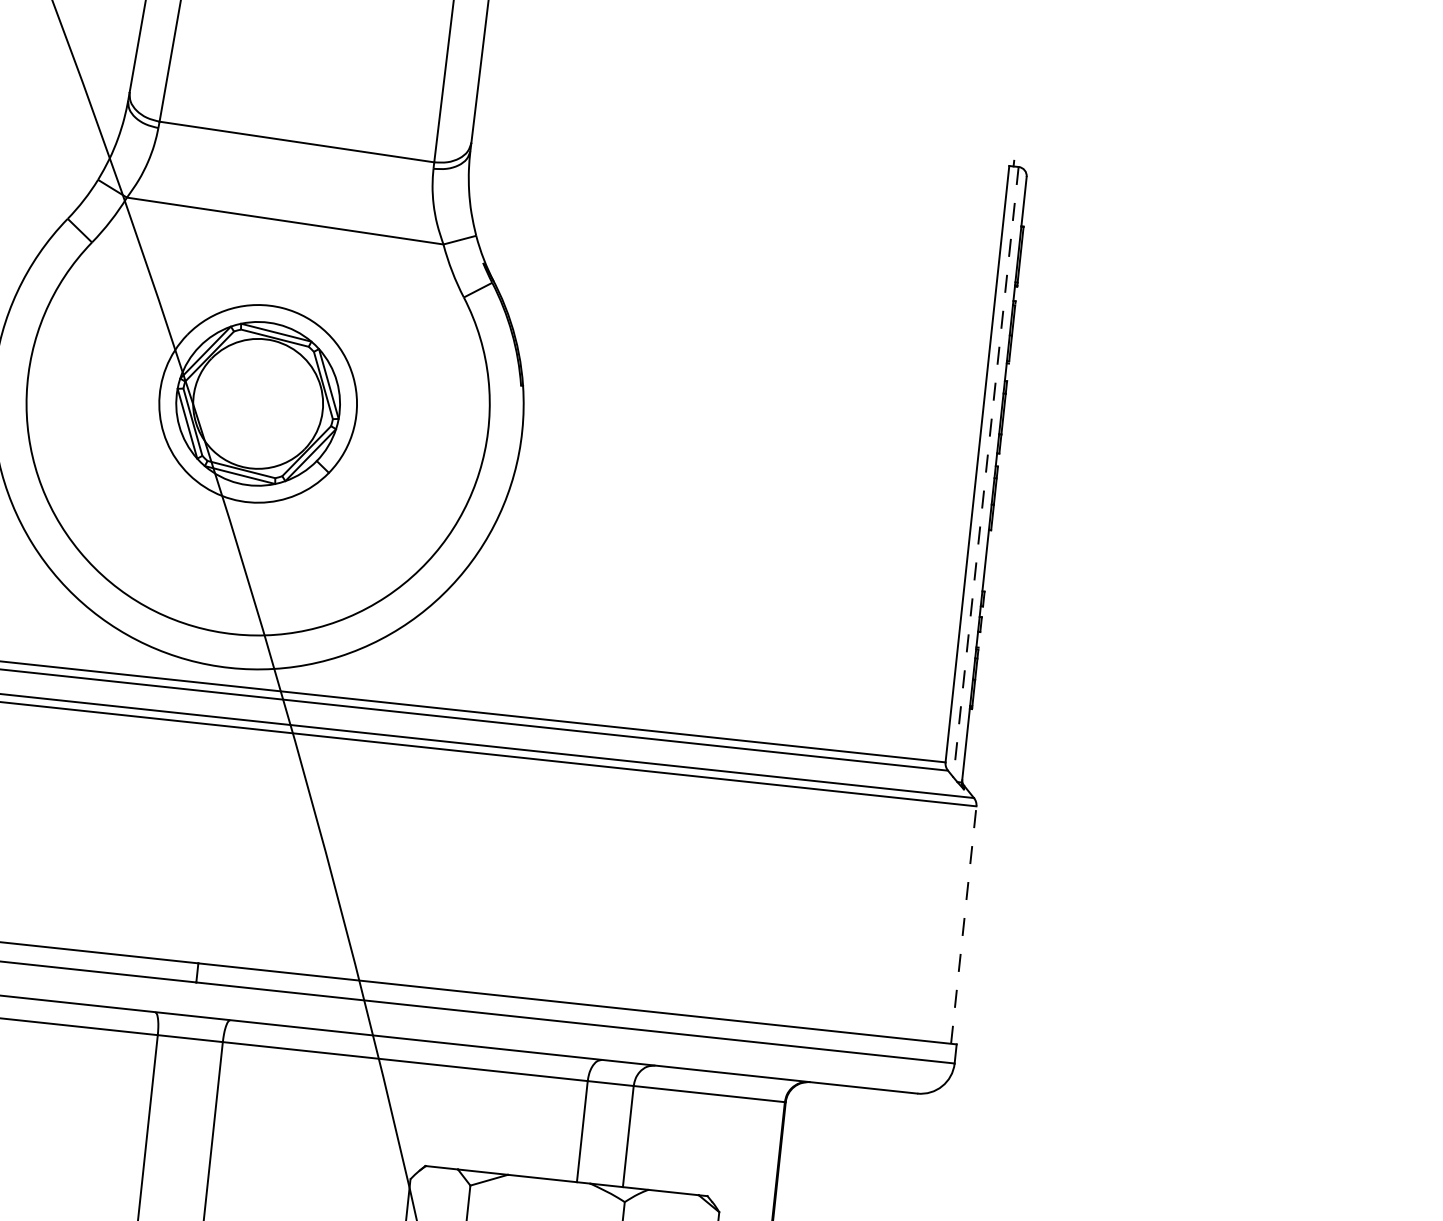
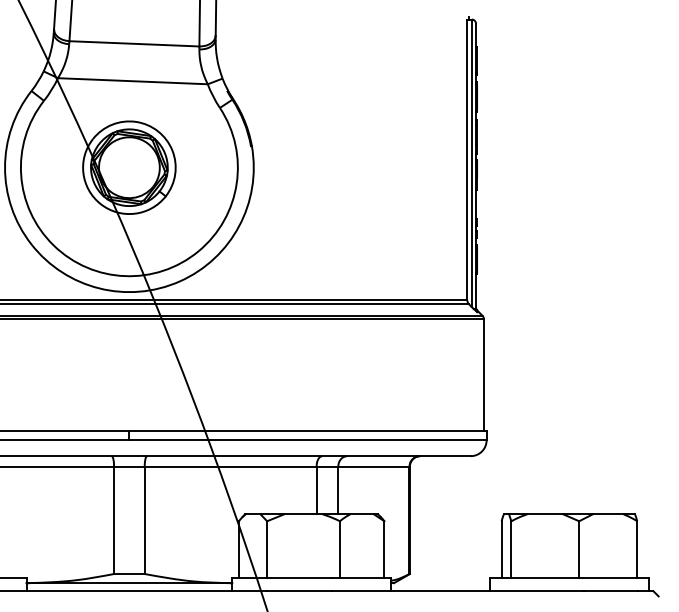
line: (985, 472) -> (471, 163), dashed -> solid
line: (962, 925) -> (483, 375), dashed -> solid

